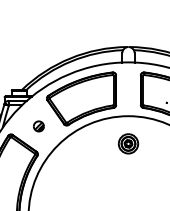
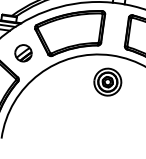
part: (38, 126) -> (23, 53), size x1.67
part: (128, 143) -> (107, 81), size x1.43

